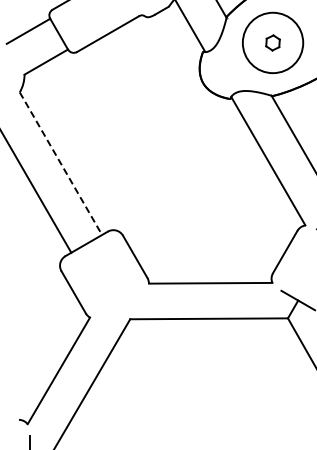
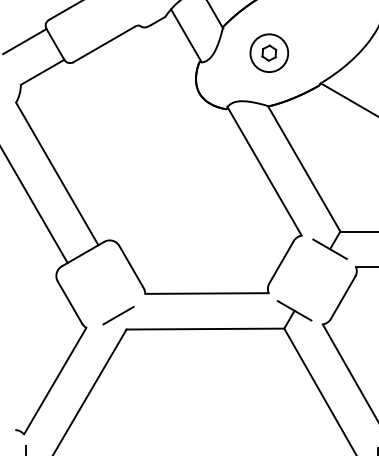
circle: (273, 43) -> (269, 53), size x0.62
line: (61, 164) -> (57, 174), dashed -> solid
line: (122, 305) -> (118, 315), added

